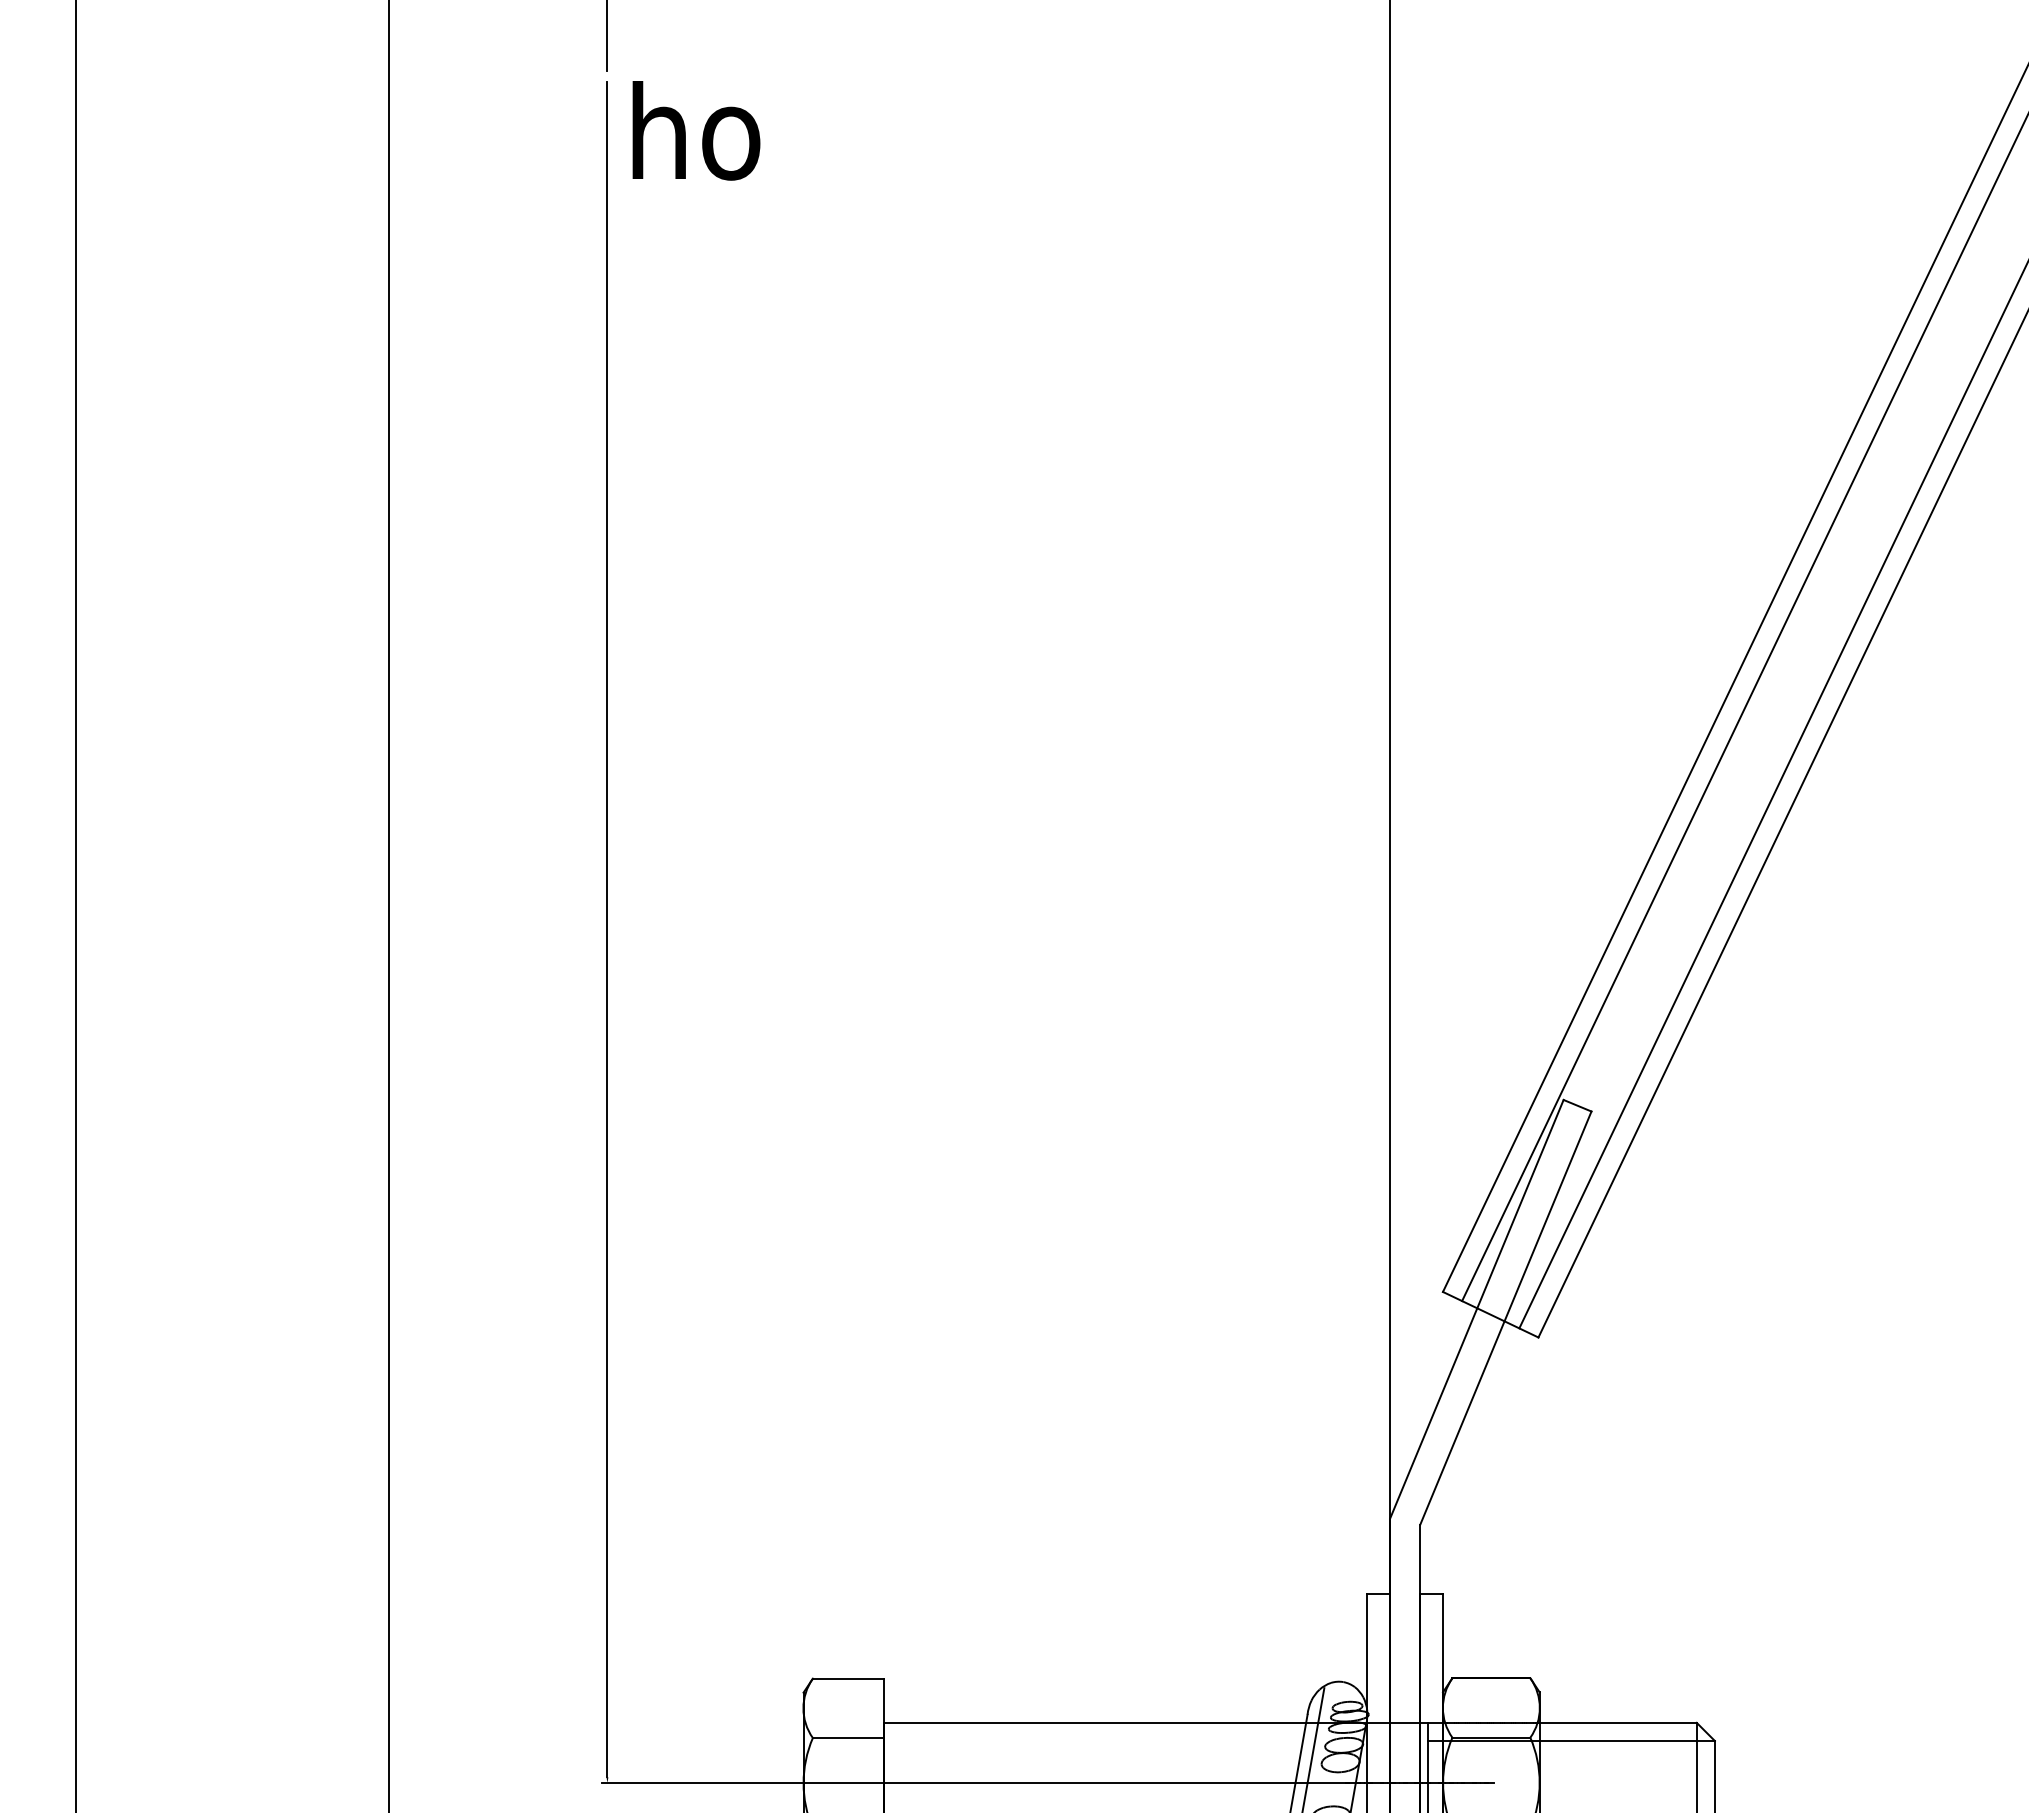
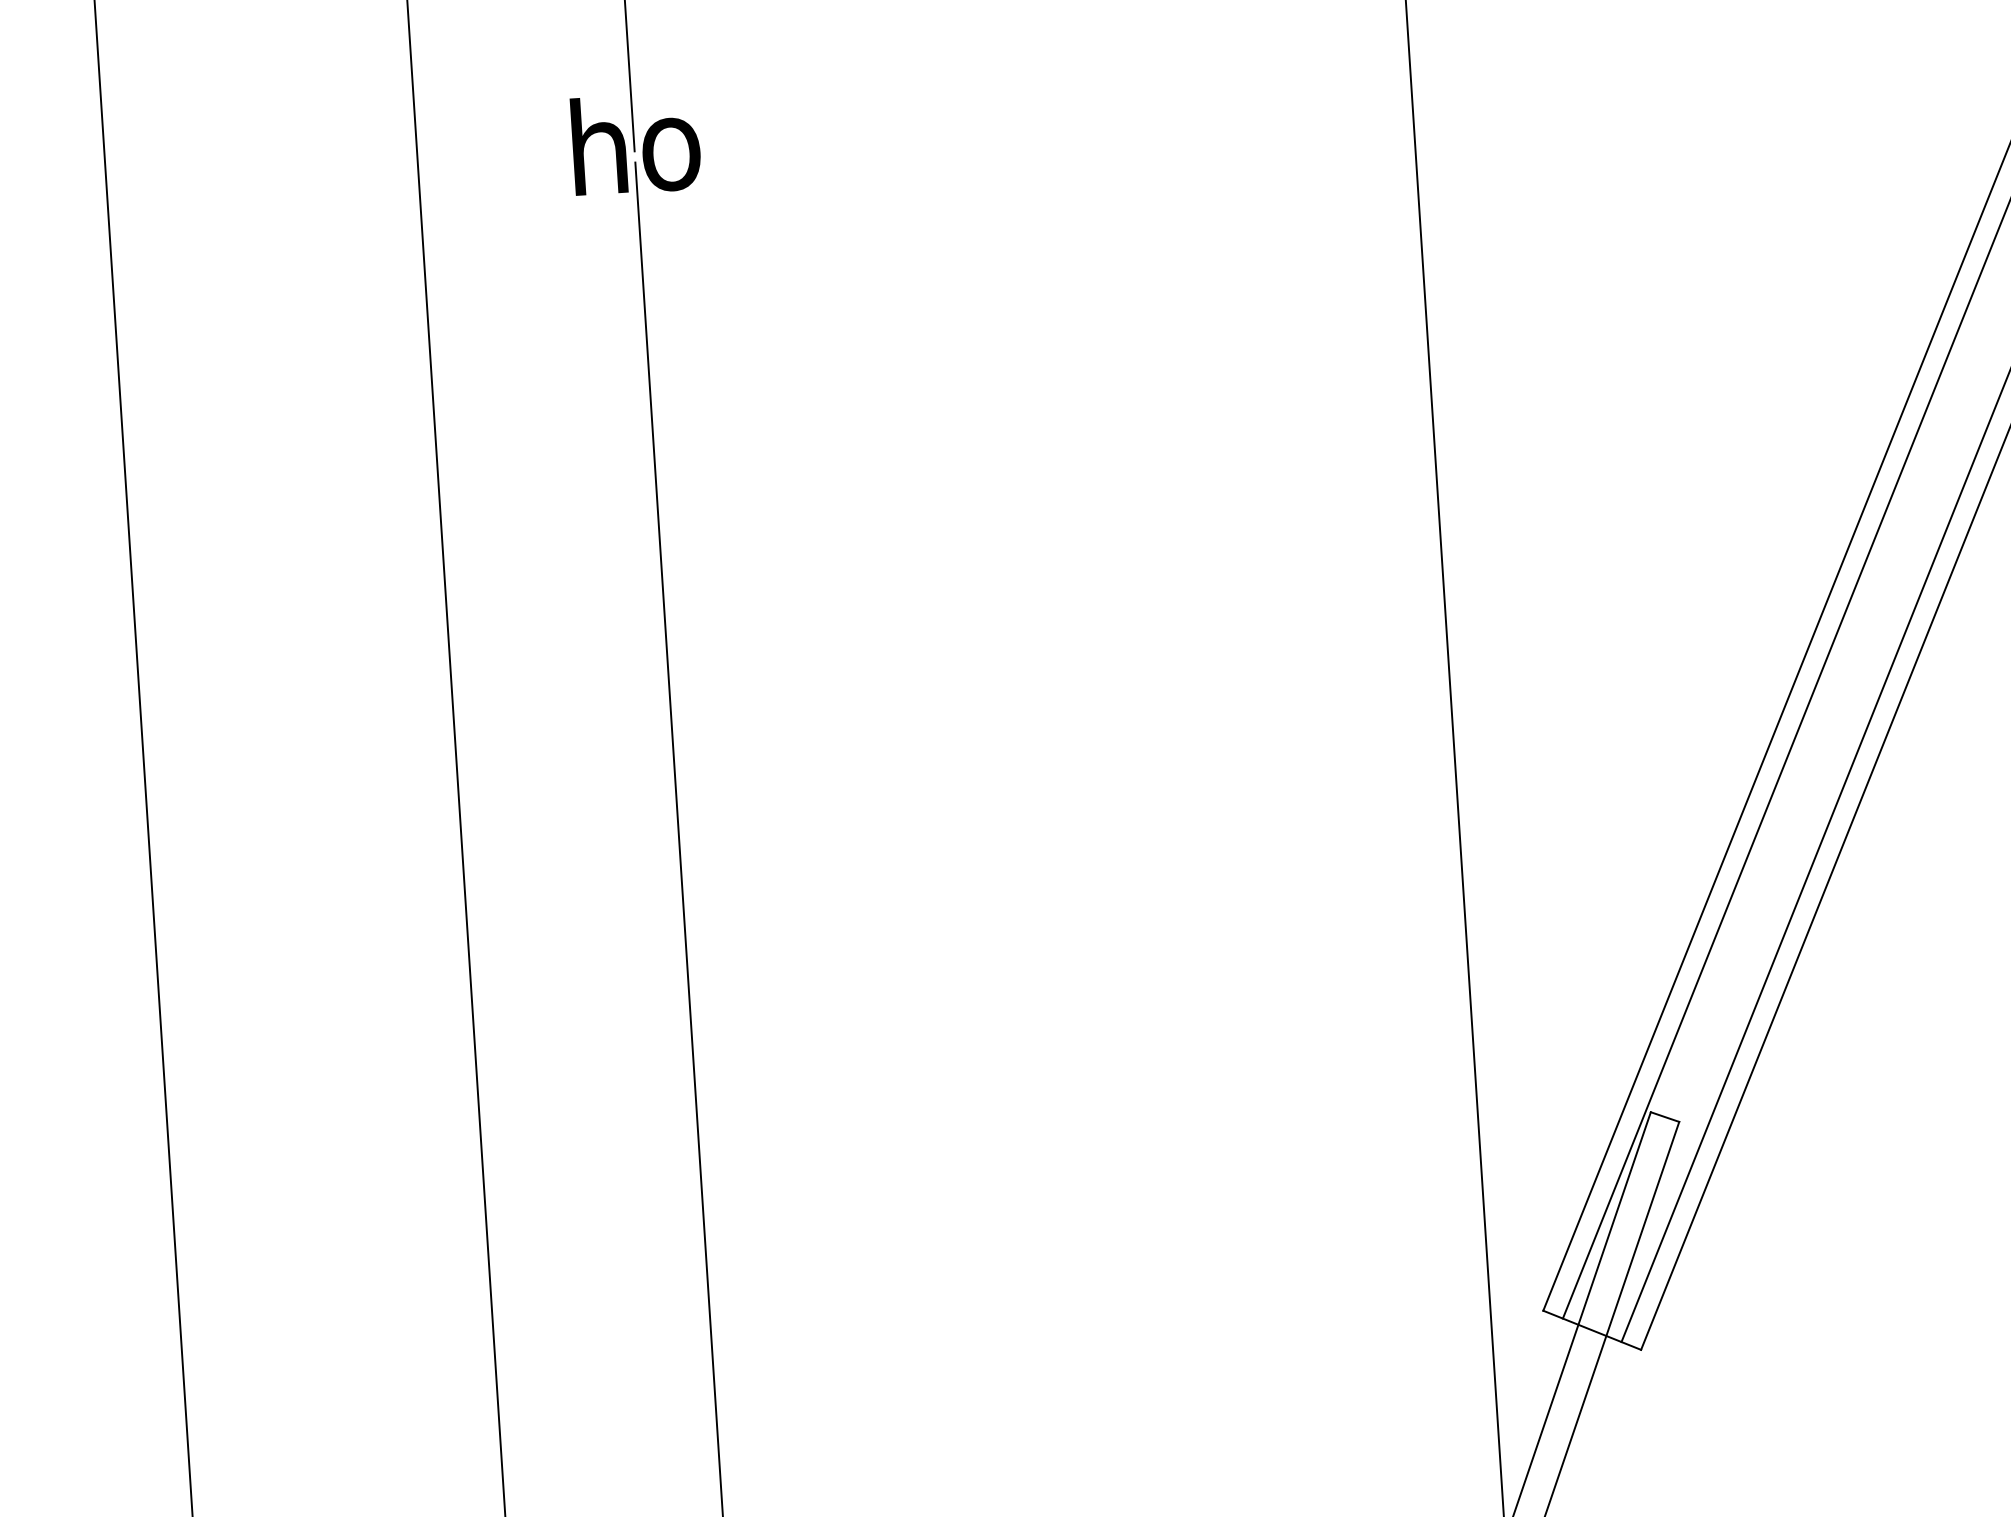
text: (696, 130) -> (636, 143), moved

